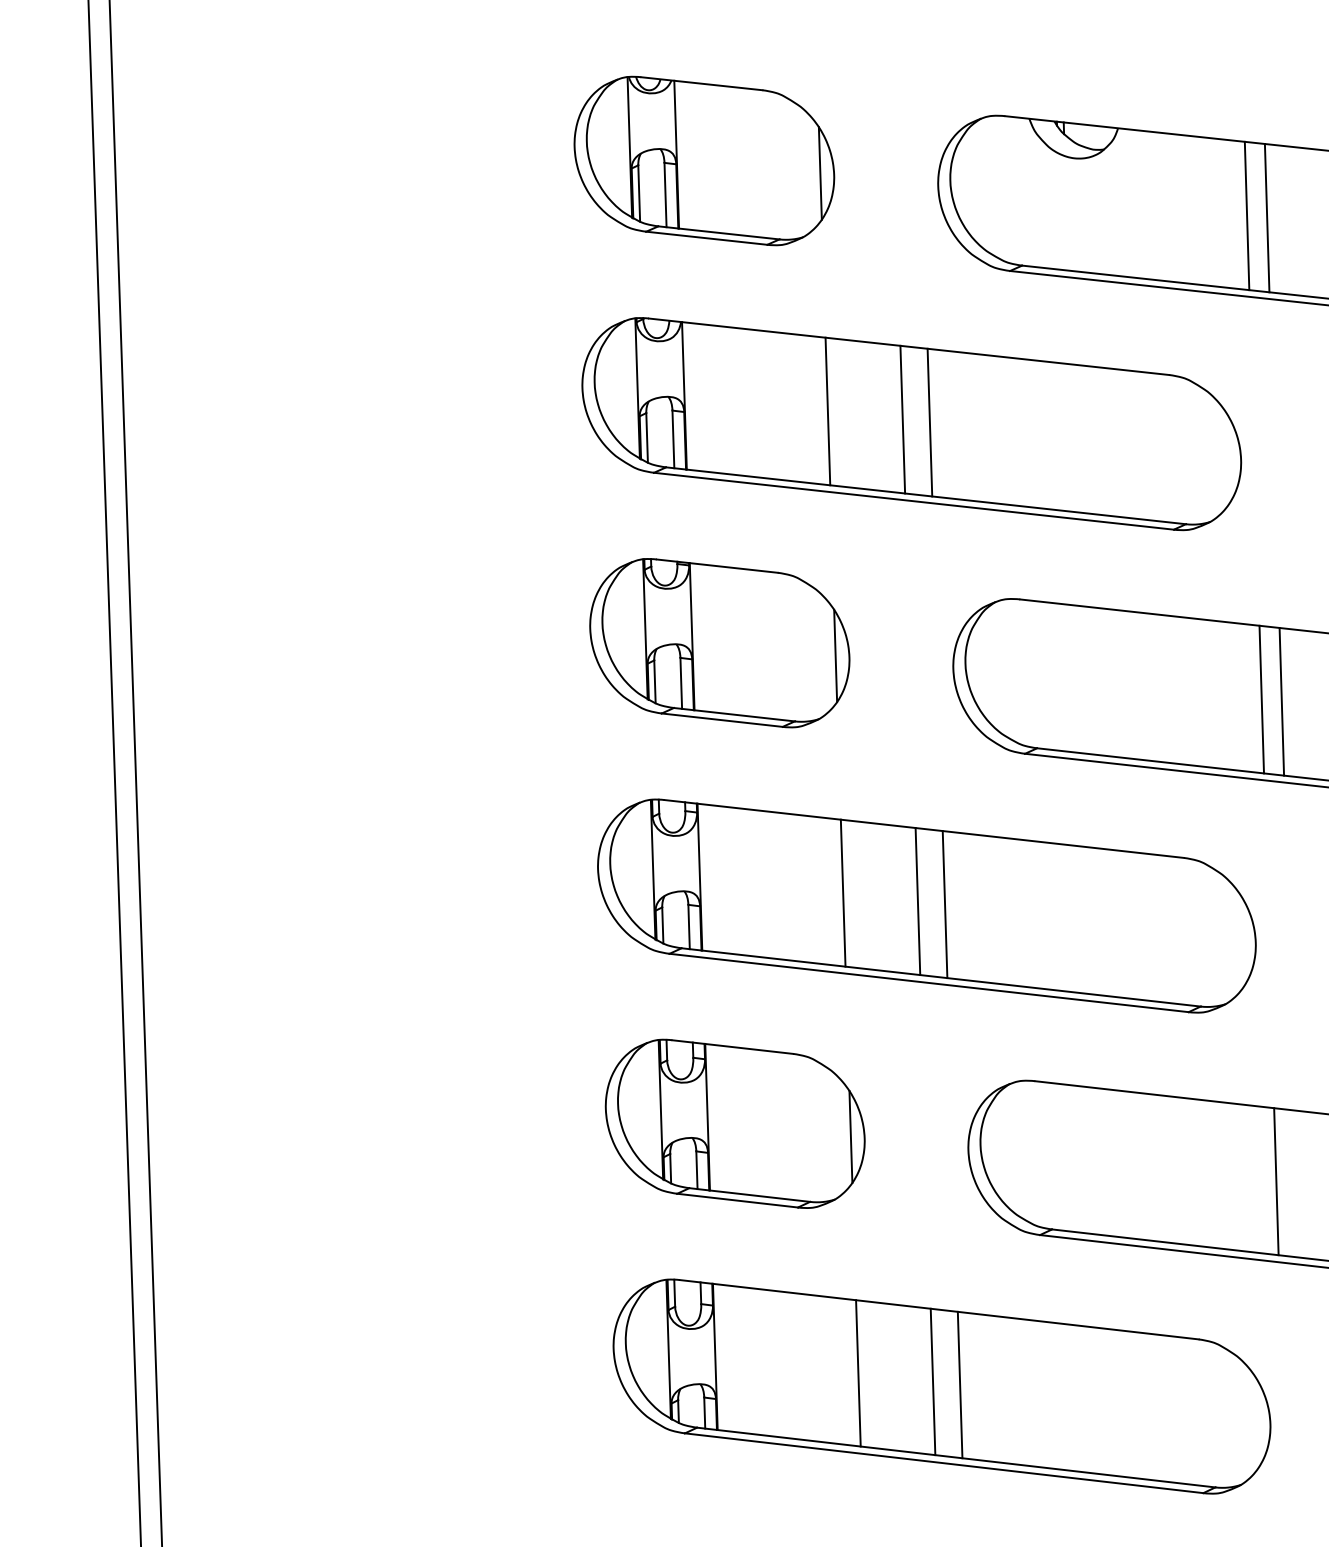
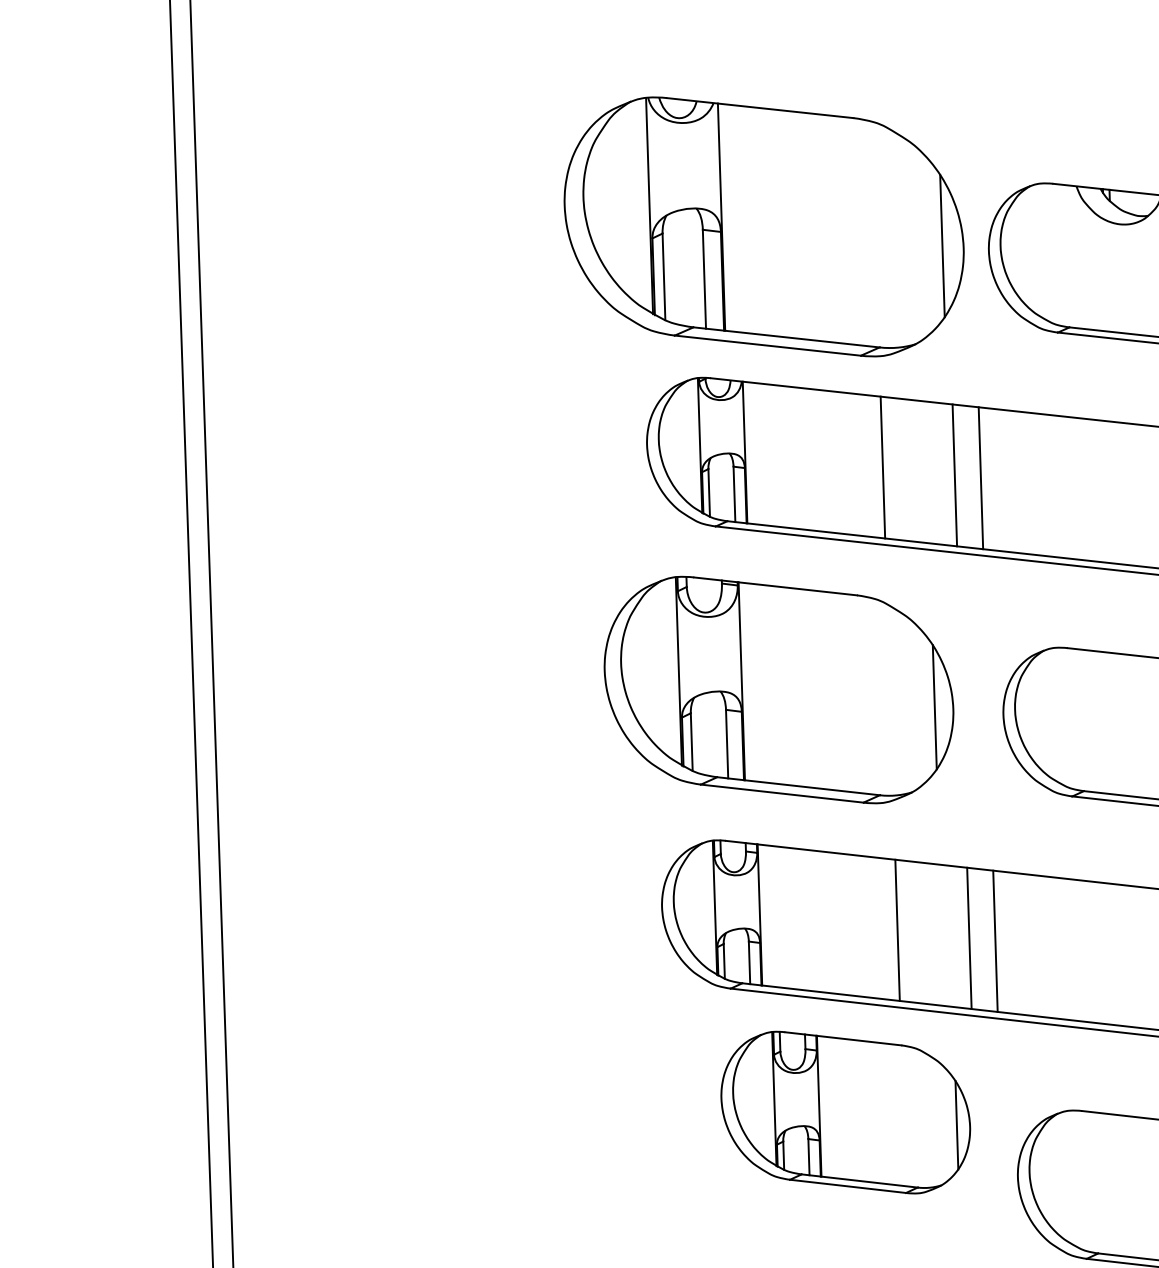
part: (704, 160) -> (764, 226), size x1.6
part: (719, 643) -> (778, 690), size x1.4
part: (734, 1123) -> (845, 1112), moved

